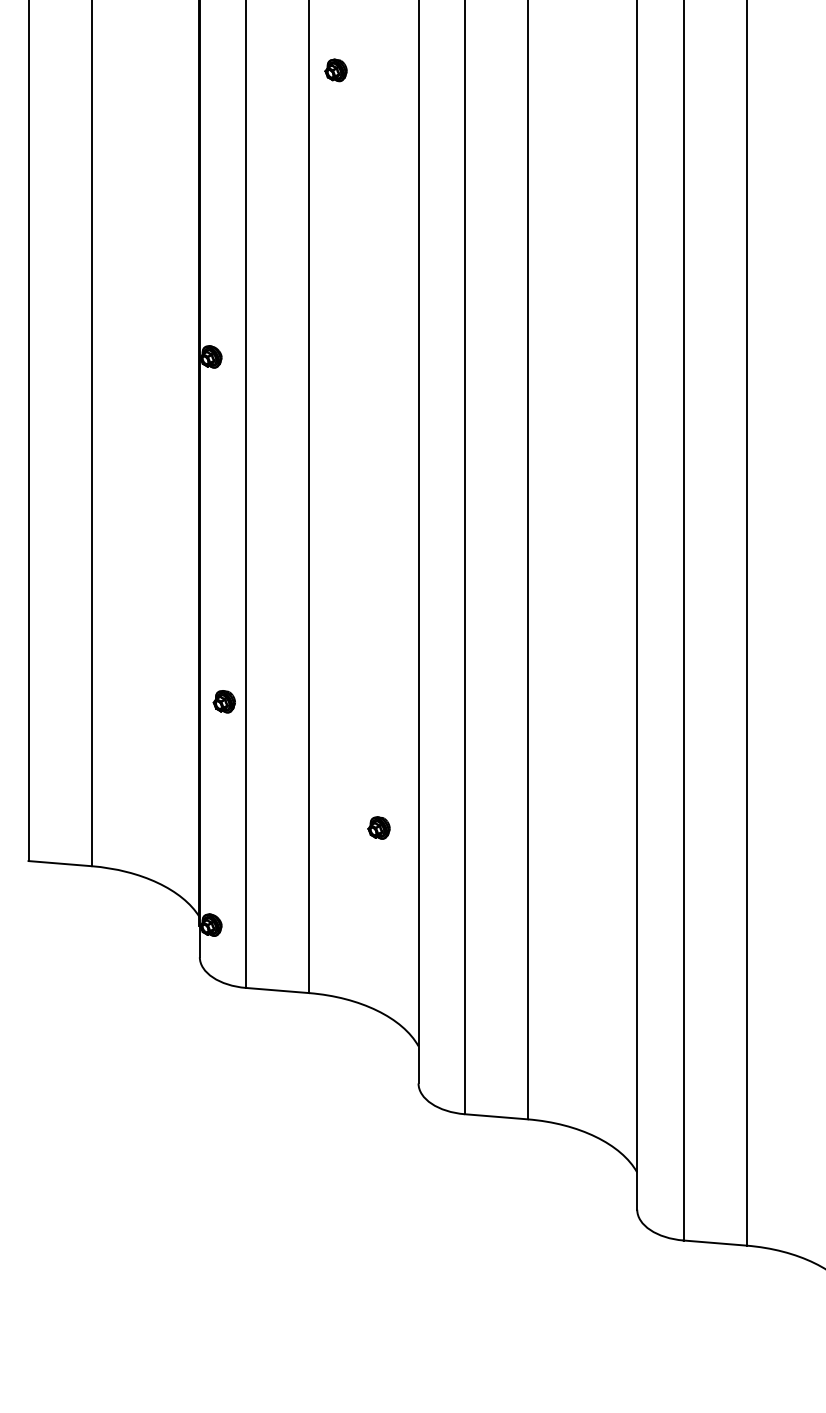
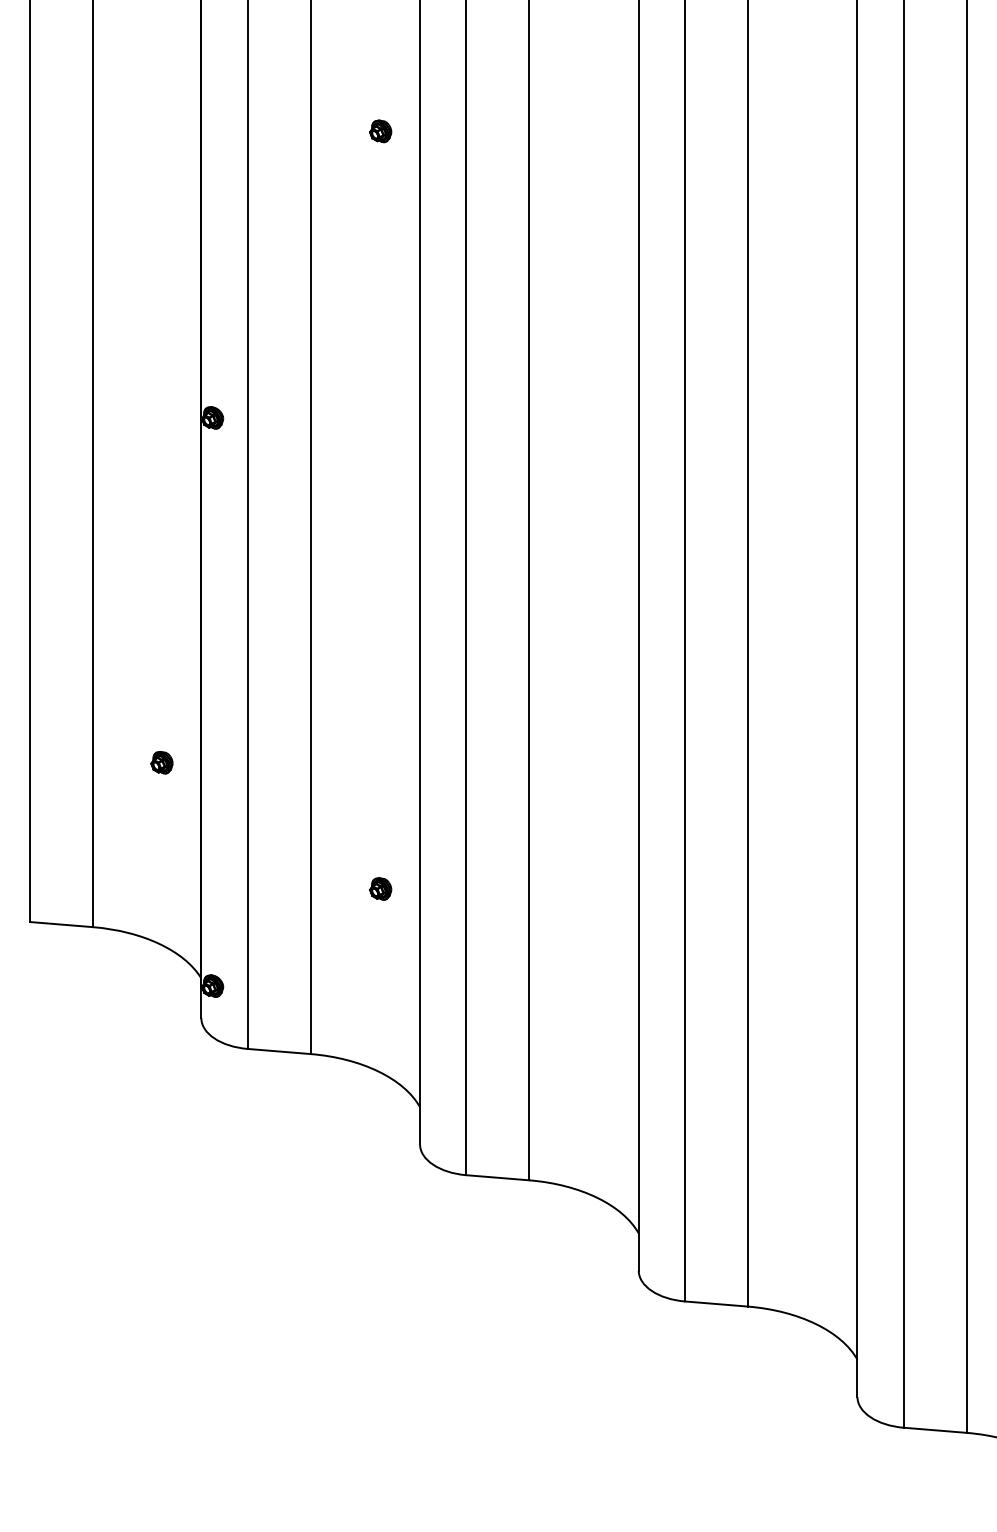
part: (335, 70) -> (380, 131), moved
part: (223, 701) -> (161, 762), moved

